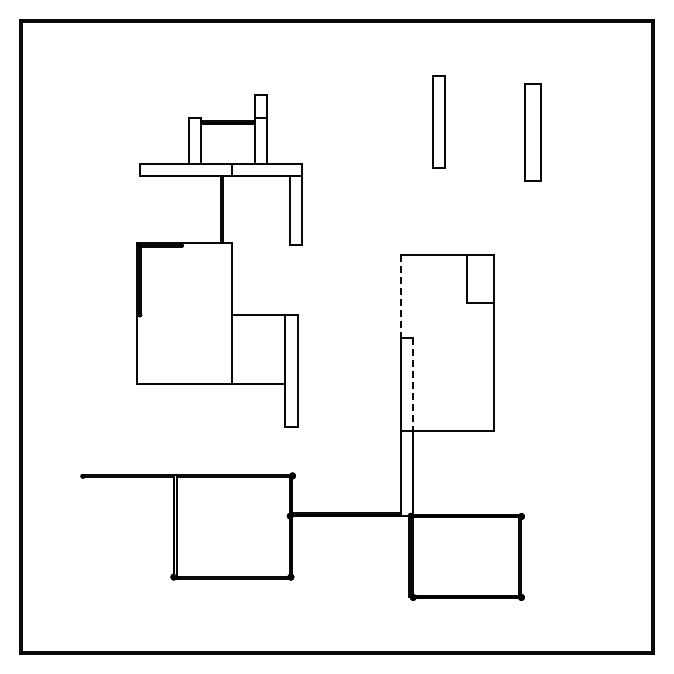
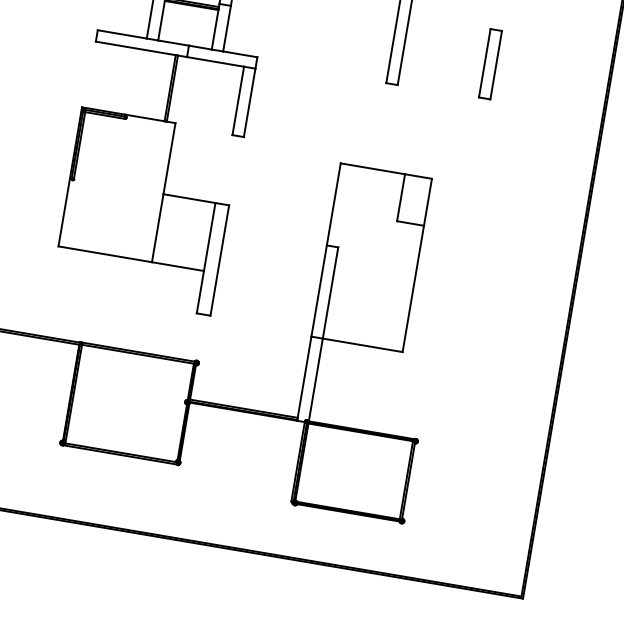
part: (532, 132) -> (490, 64), size x0.71
line: (401, 296) -> (333, 204), dashed -> solid
line: (413, 384) -> (331, 293), dashed -> solid

